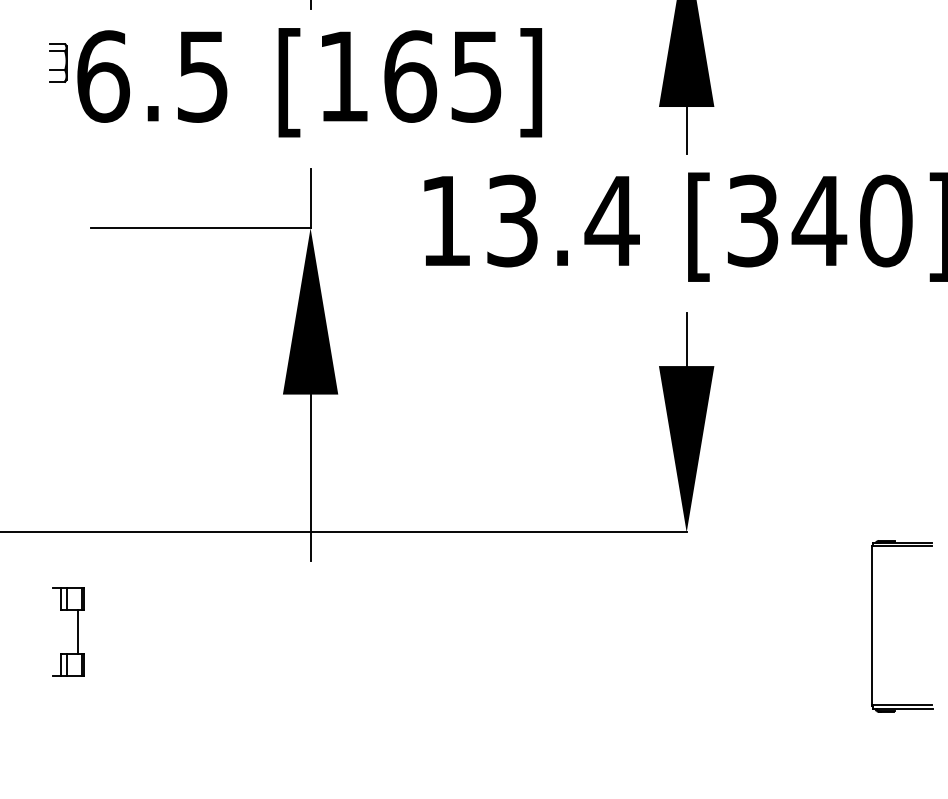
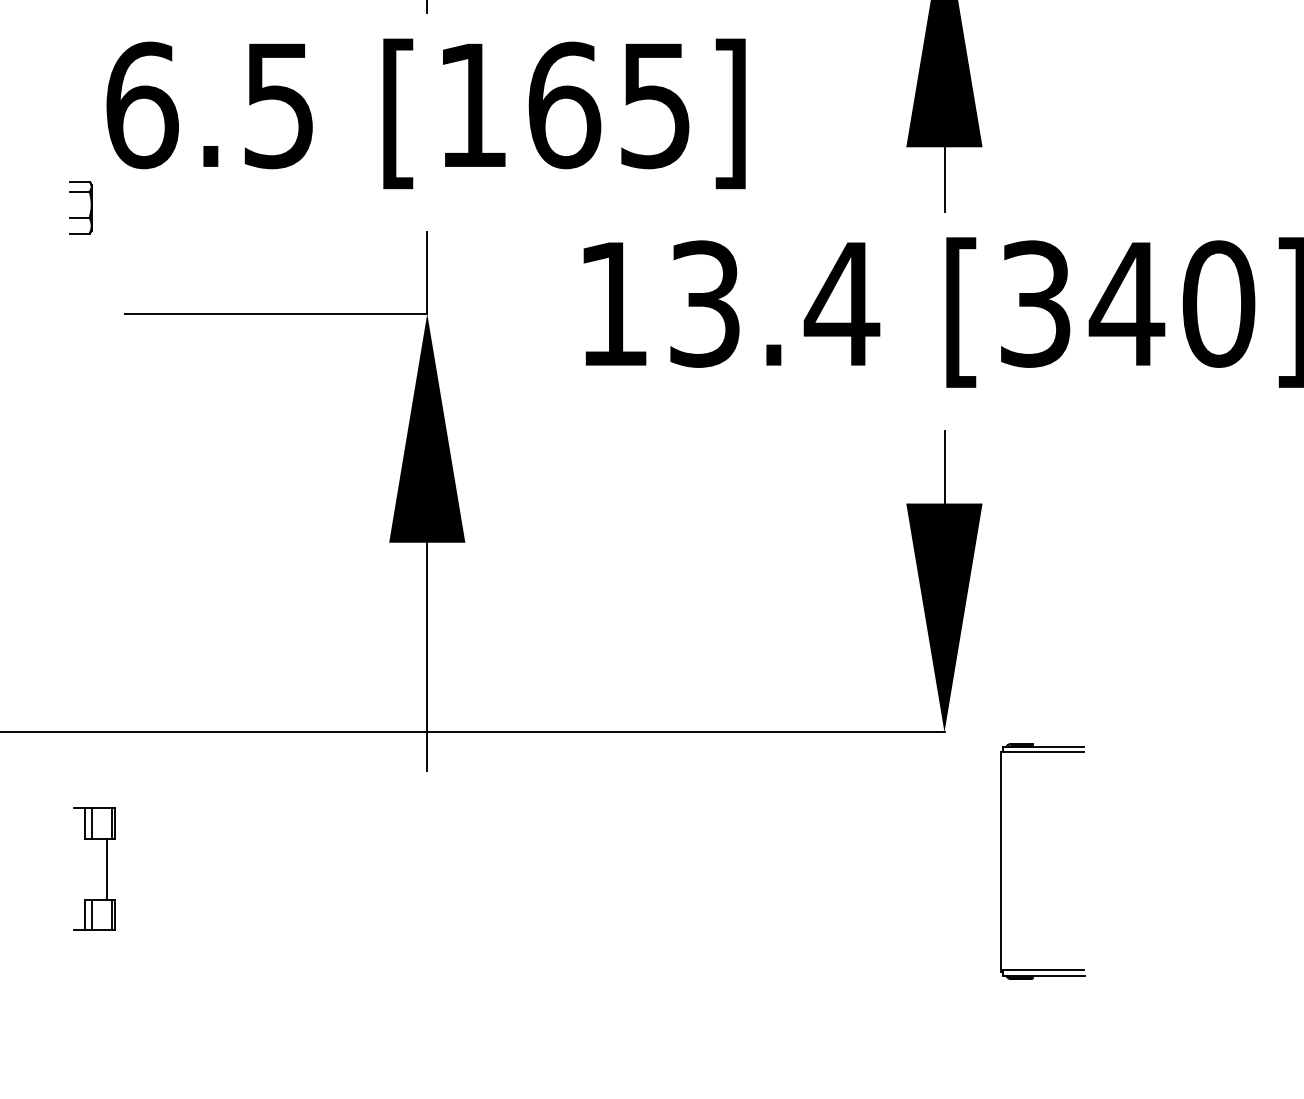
part: (65, 62) -> (90, 207), moved
part: (872, 626) -> (1001, 861), moved

